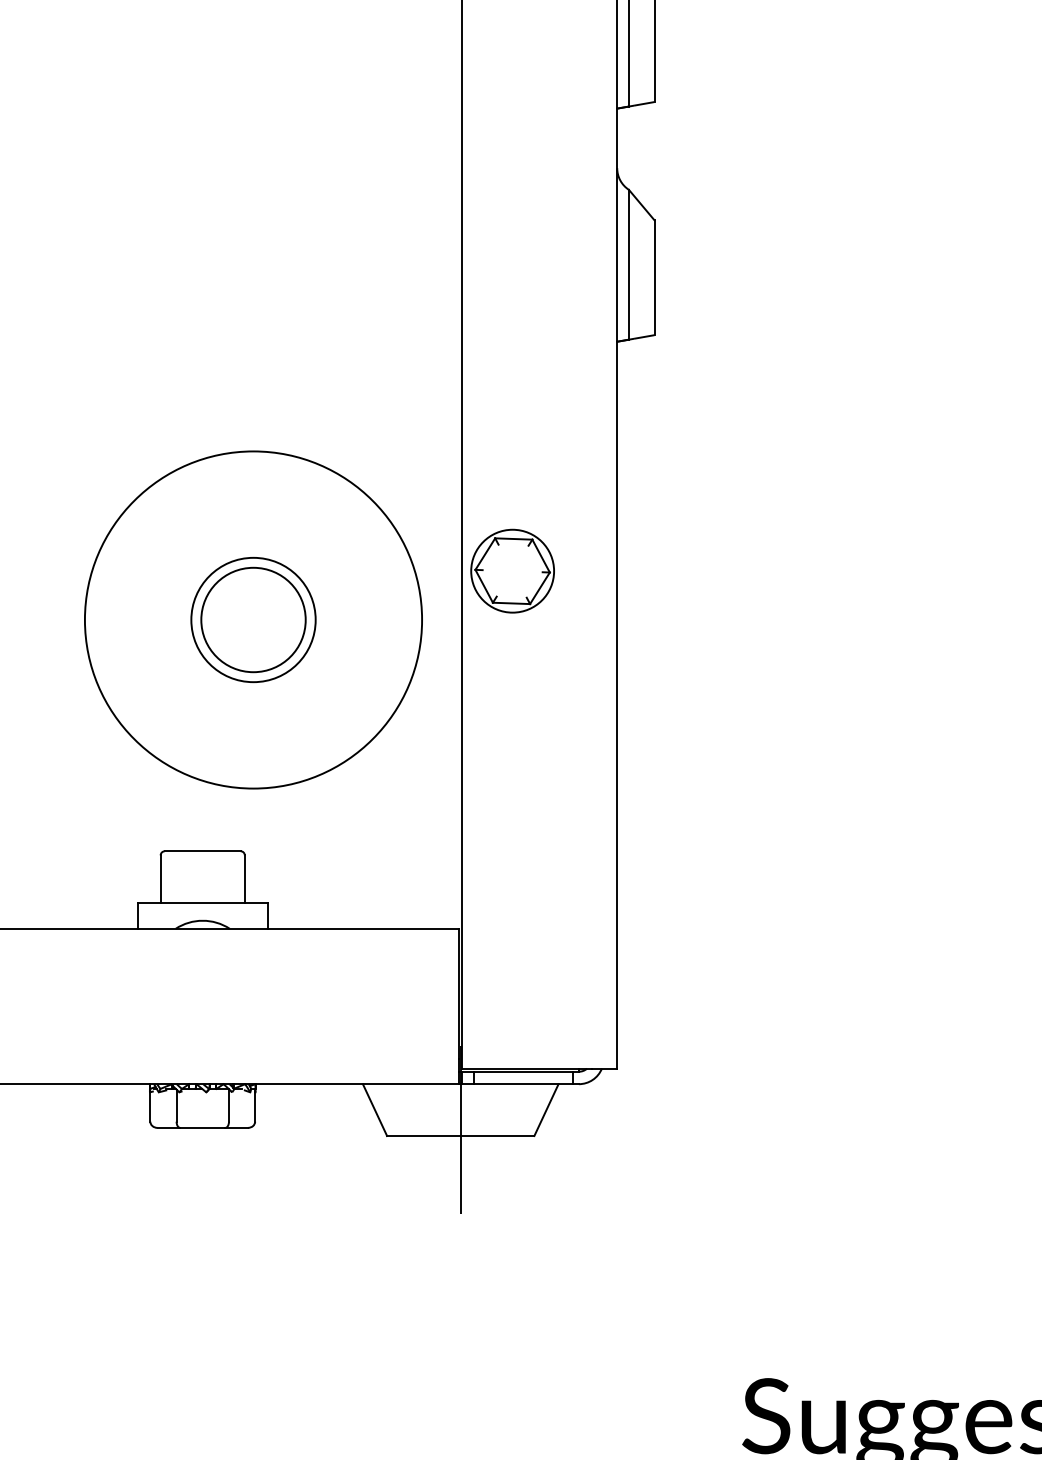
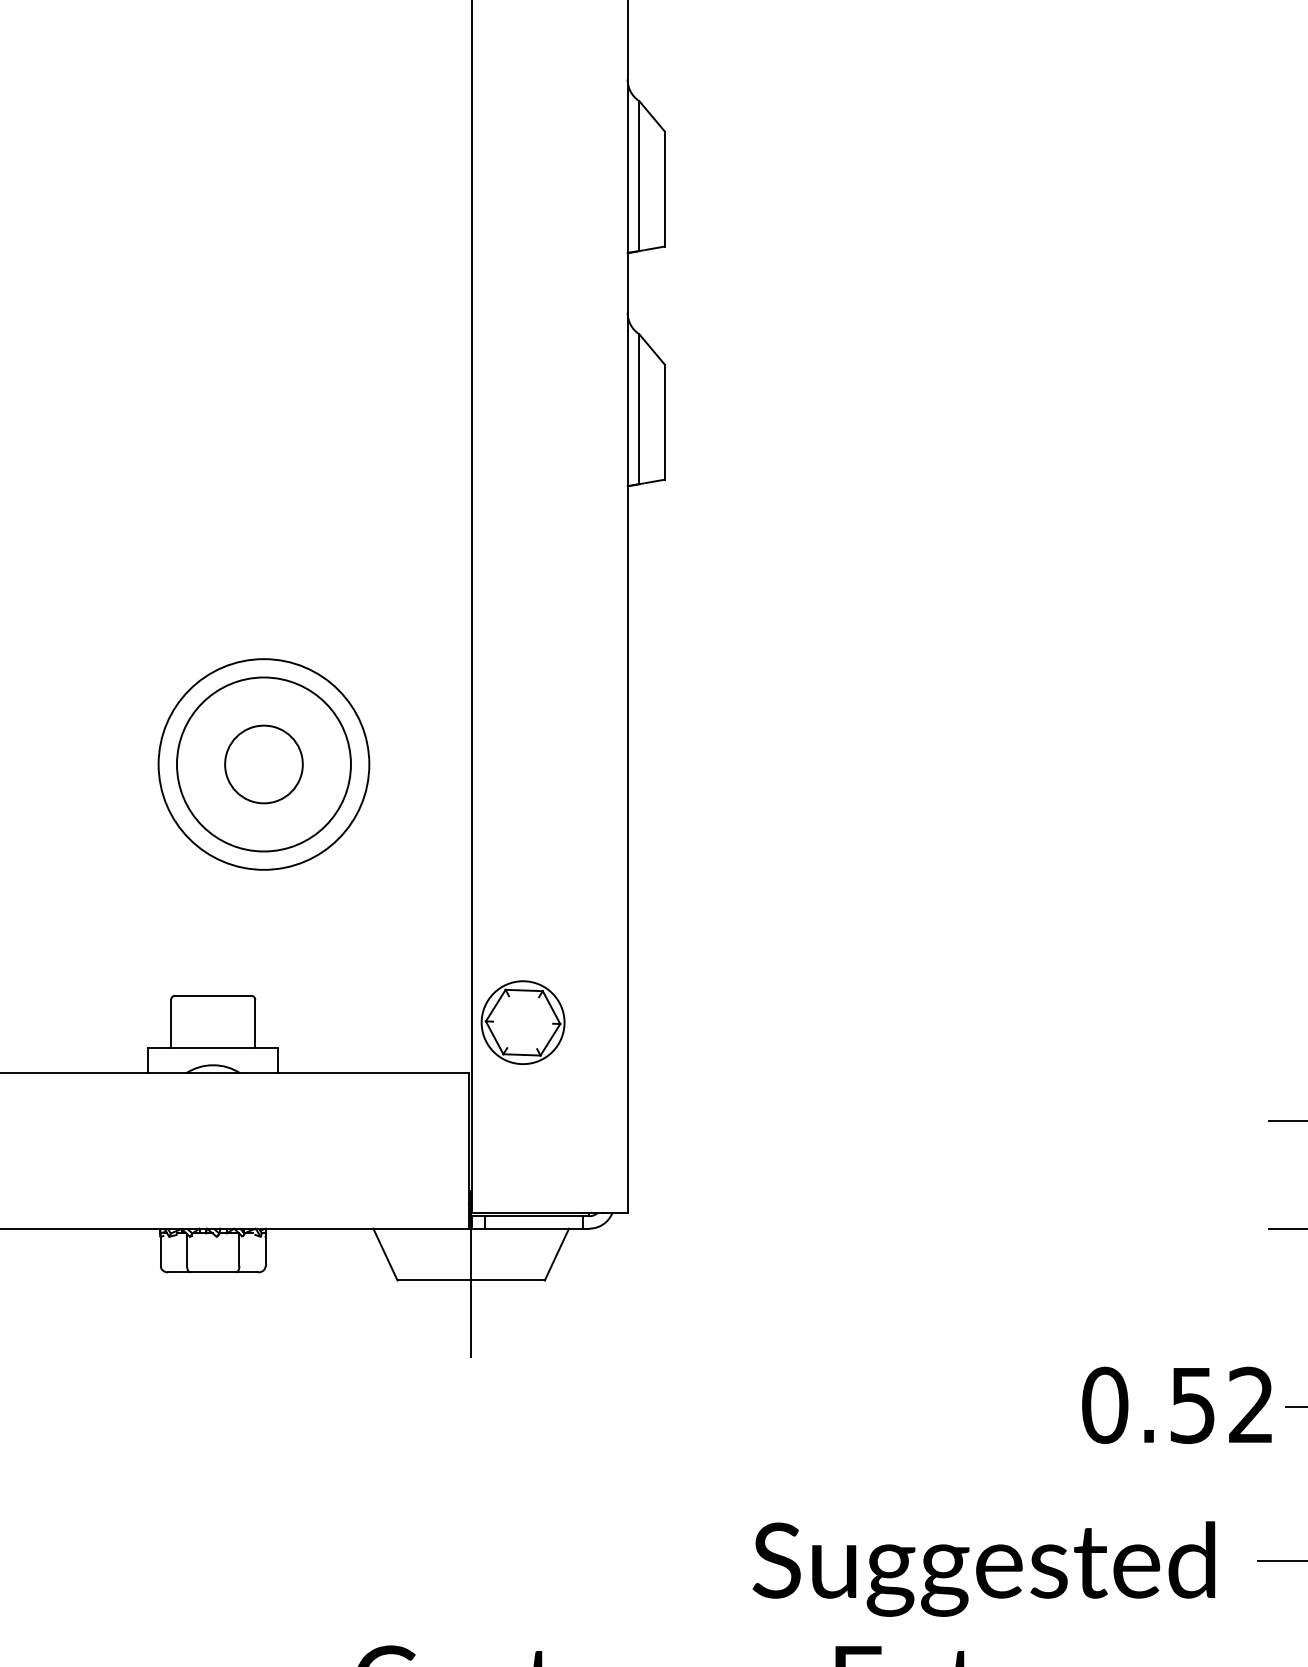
part: (512, 571) -> (522, 1022), moved
circle: (253, 620) -> (263, 764), size x0.62
circle: (253, 620) -> (263, 764), size x0.62
circle: (253, 620) -> (263, 764), size x1.67

